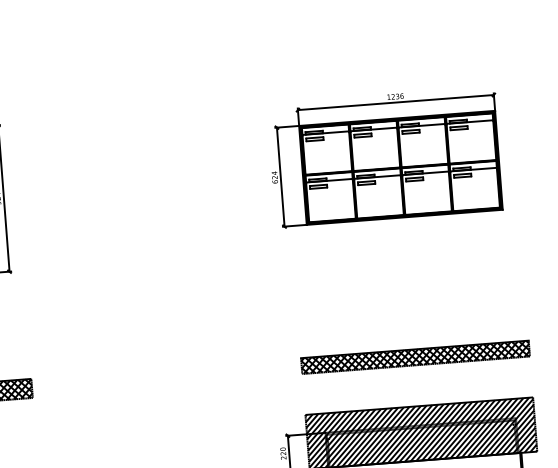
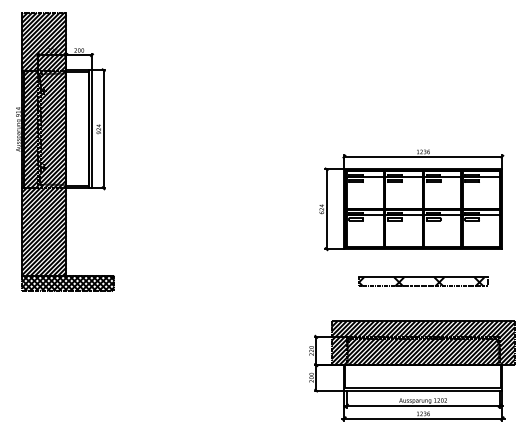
part: (385, 158) -> (411, 200), moved
part: (415, 356) -> (423, 281), size x0.7

